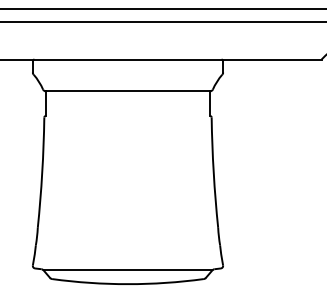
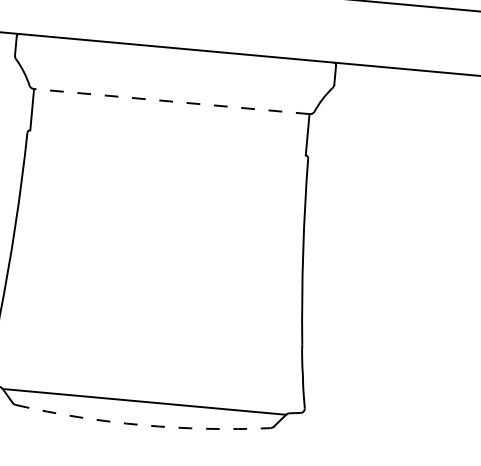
line: (127, 91) -> (170, 101), solid -> dashed
arc: (127, 284) -> (141, 425), solid -> dashed

